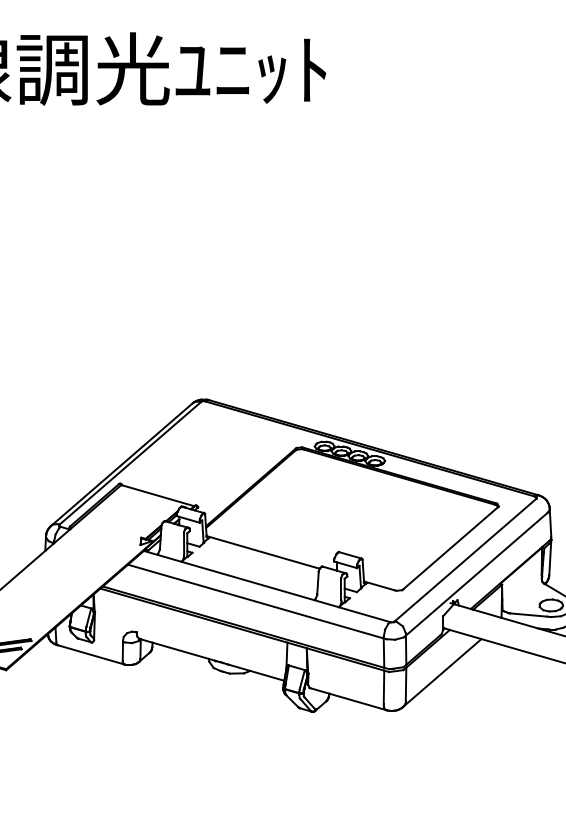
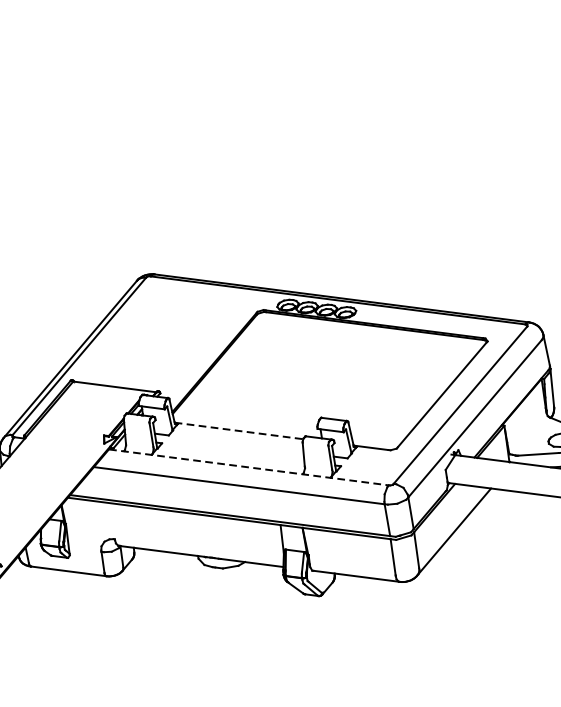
line: (263, 552) -> (239, 430), solid -> dashed
line: (267, 586) -> (249, 467), solid -> dashed

